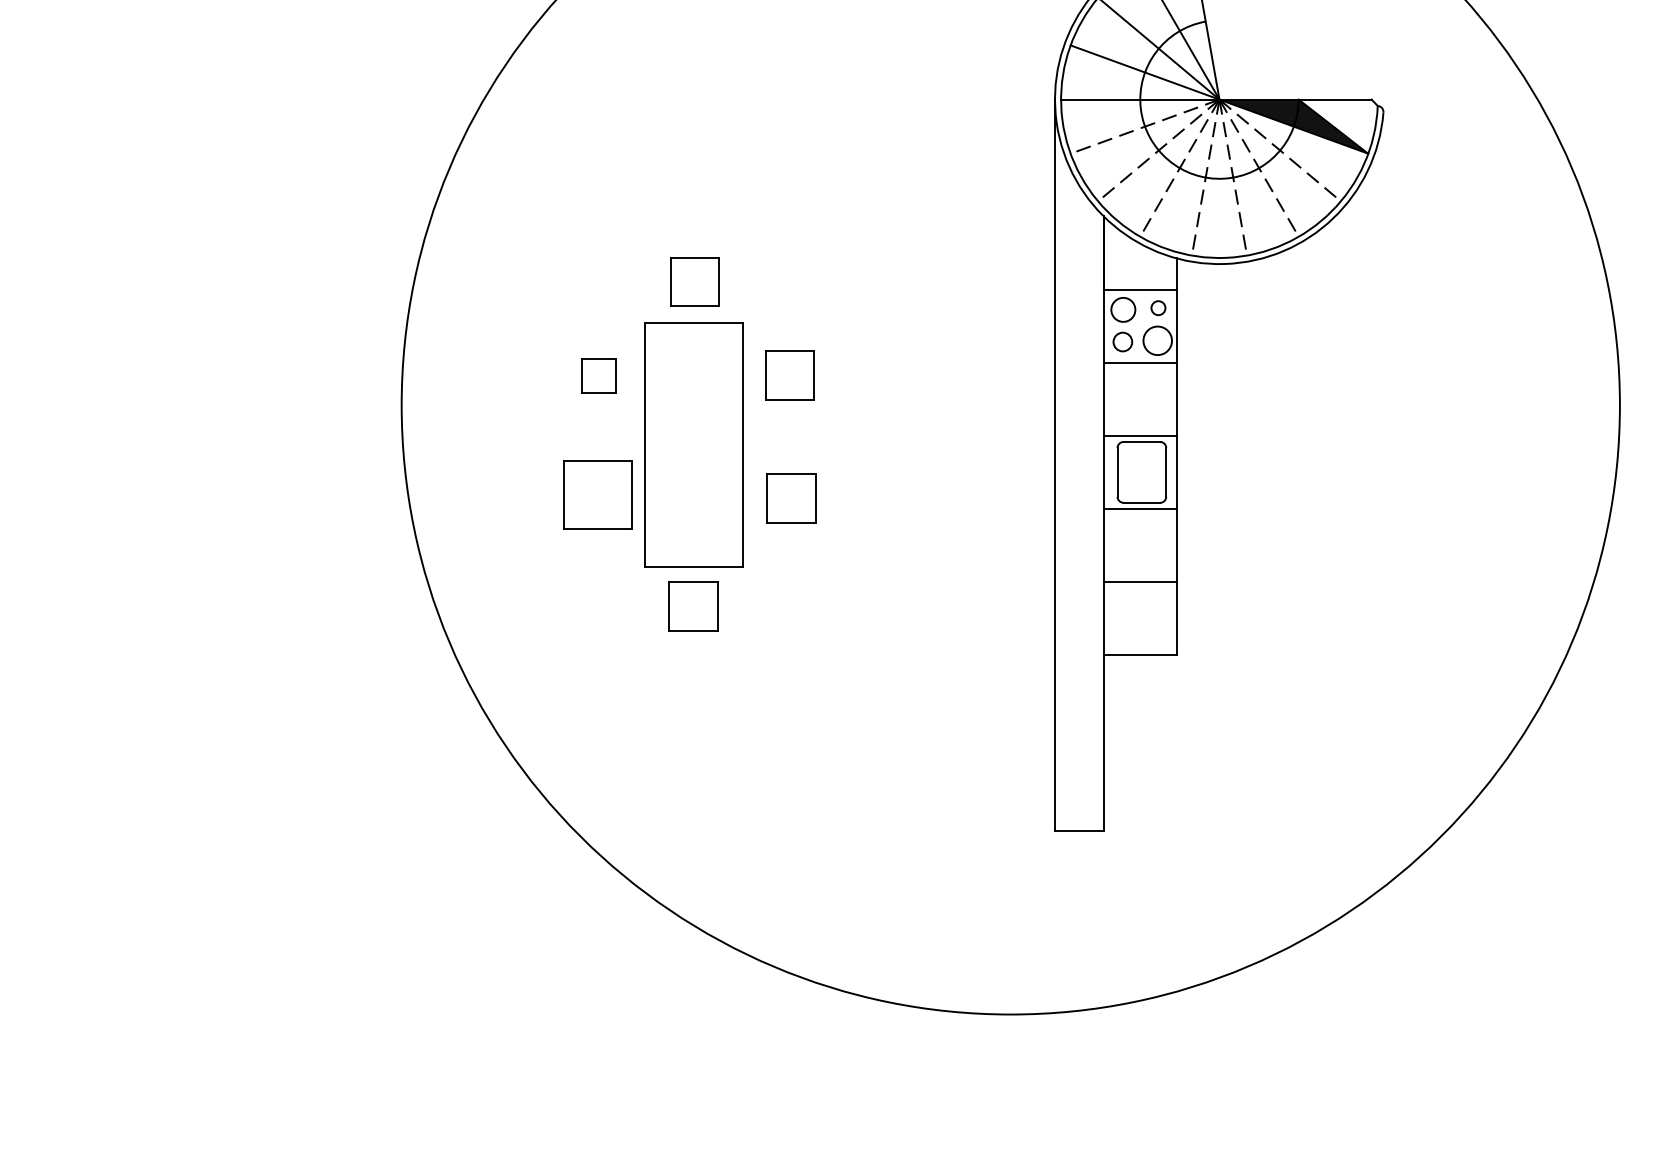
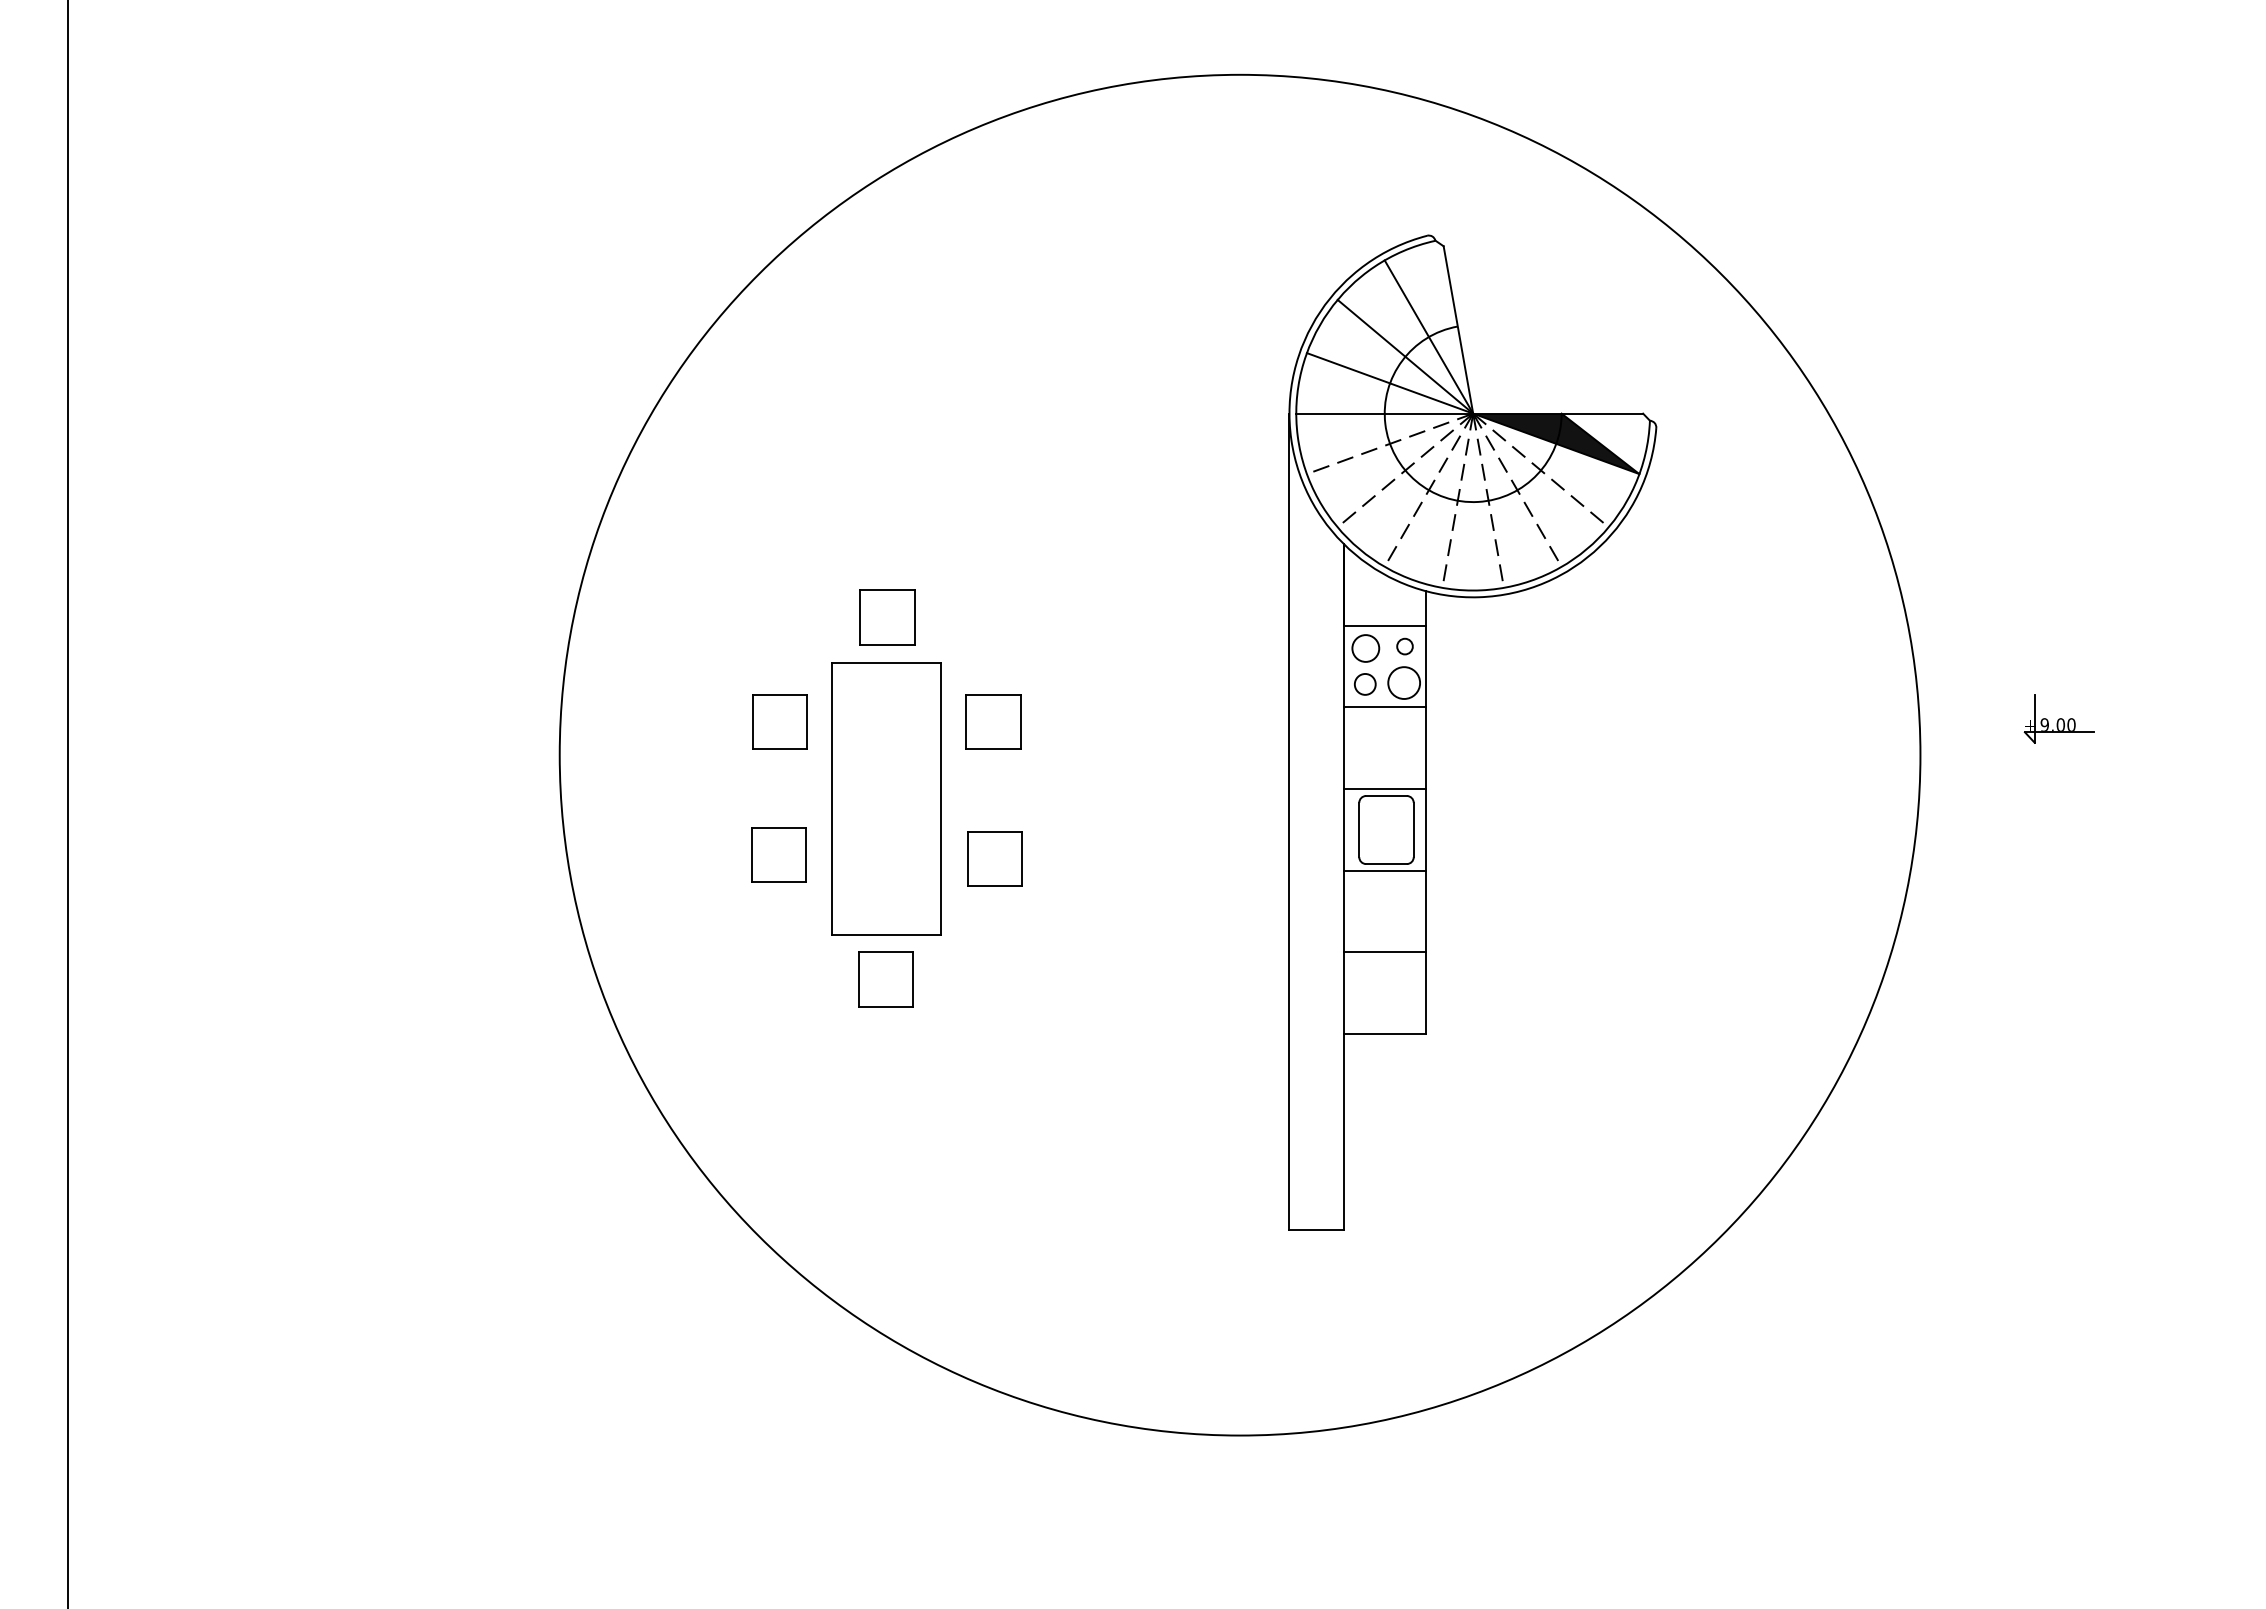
part: (598, 375) -> (779, 721), size x1.43
part: (597, 494) -> (778, 854), size x0.71

